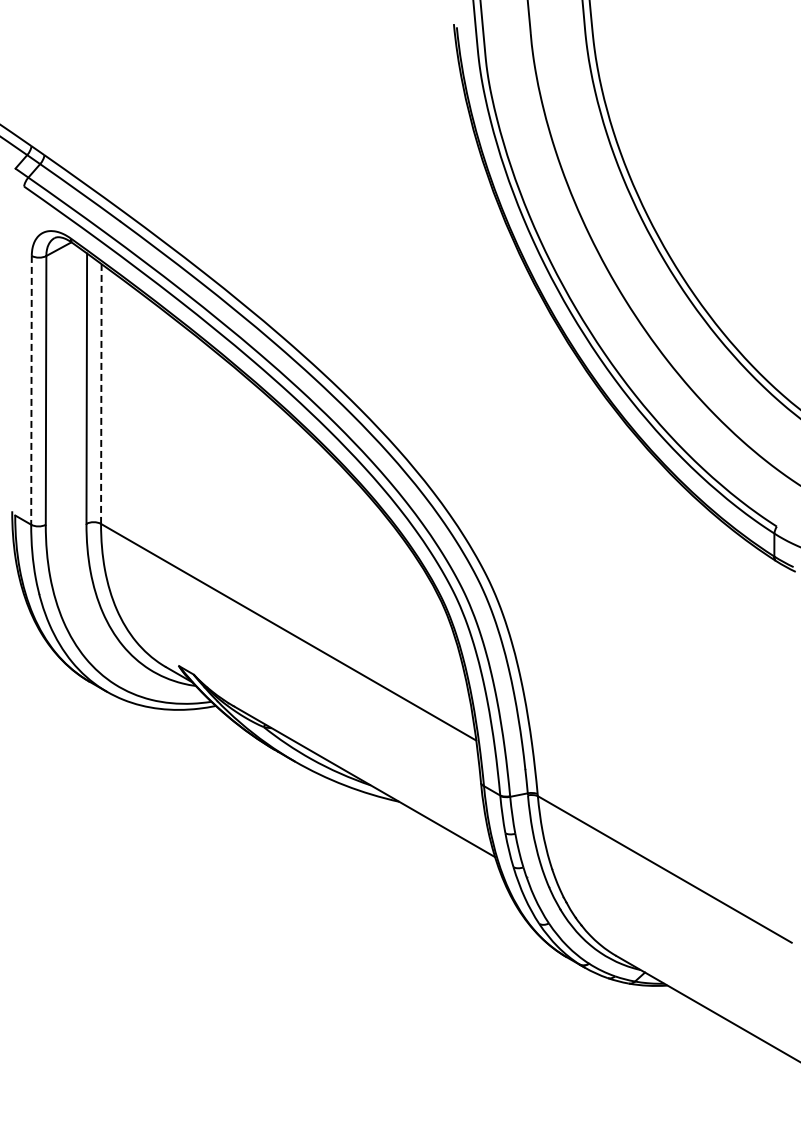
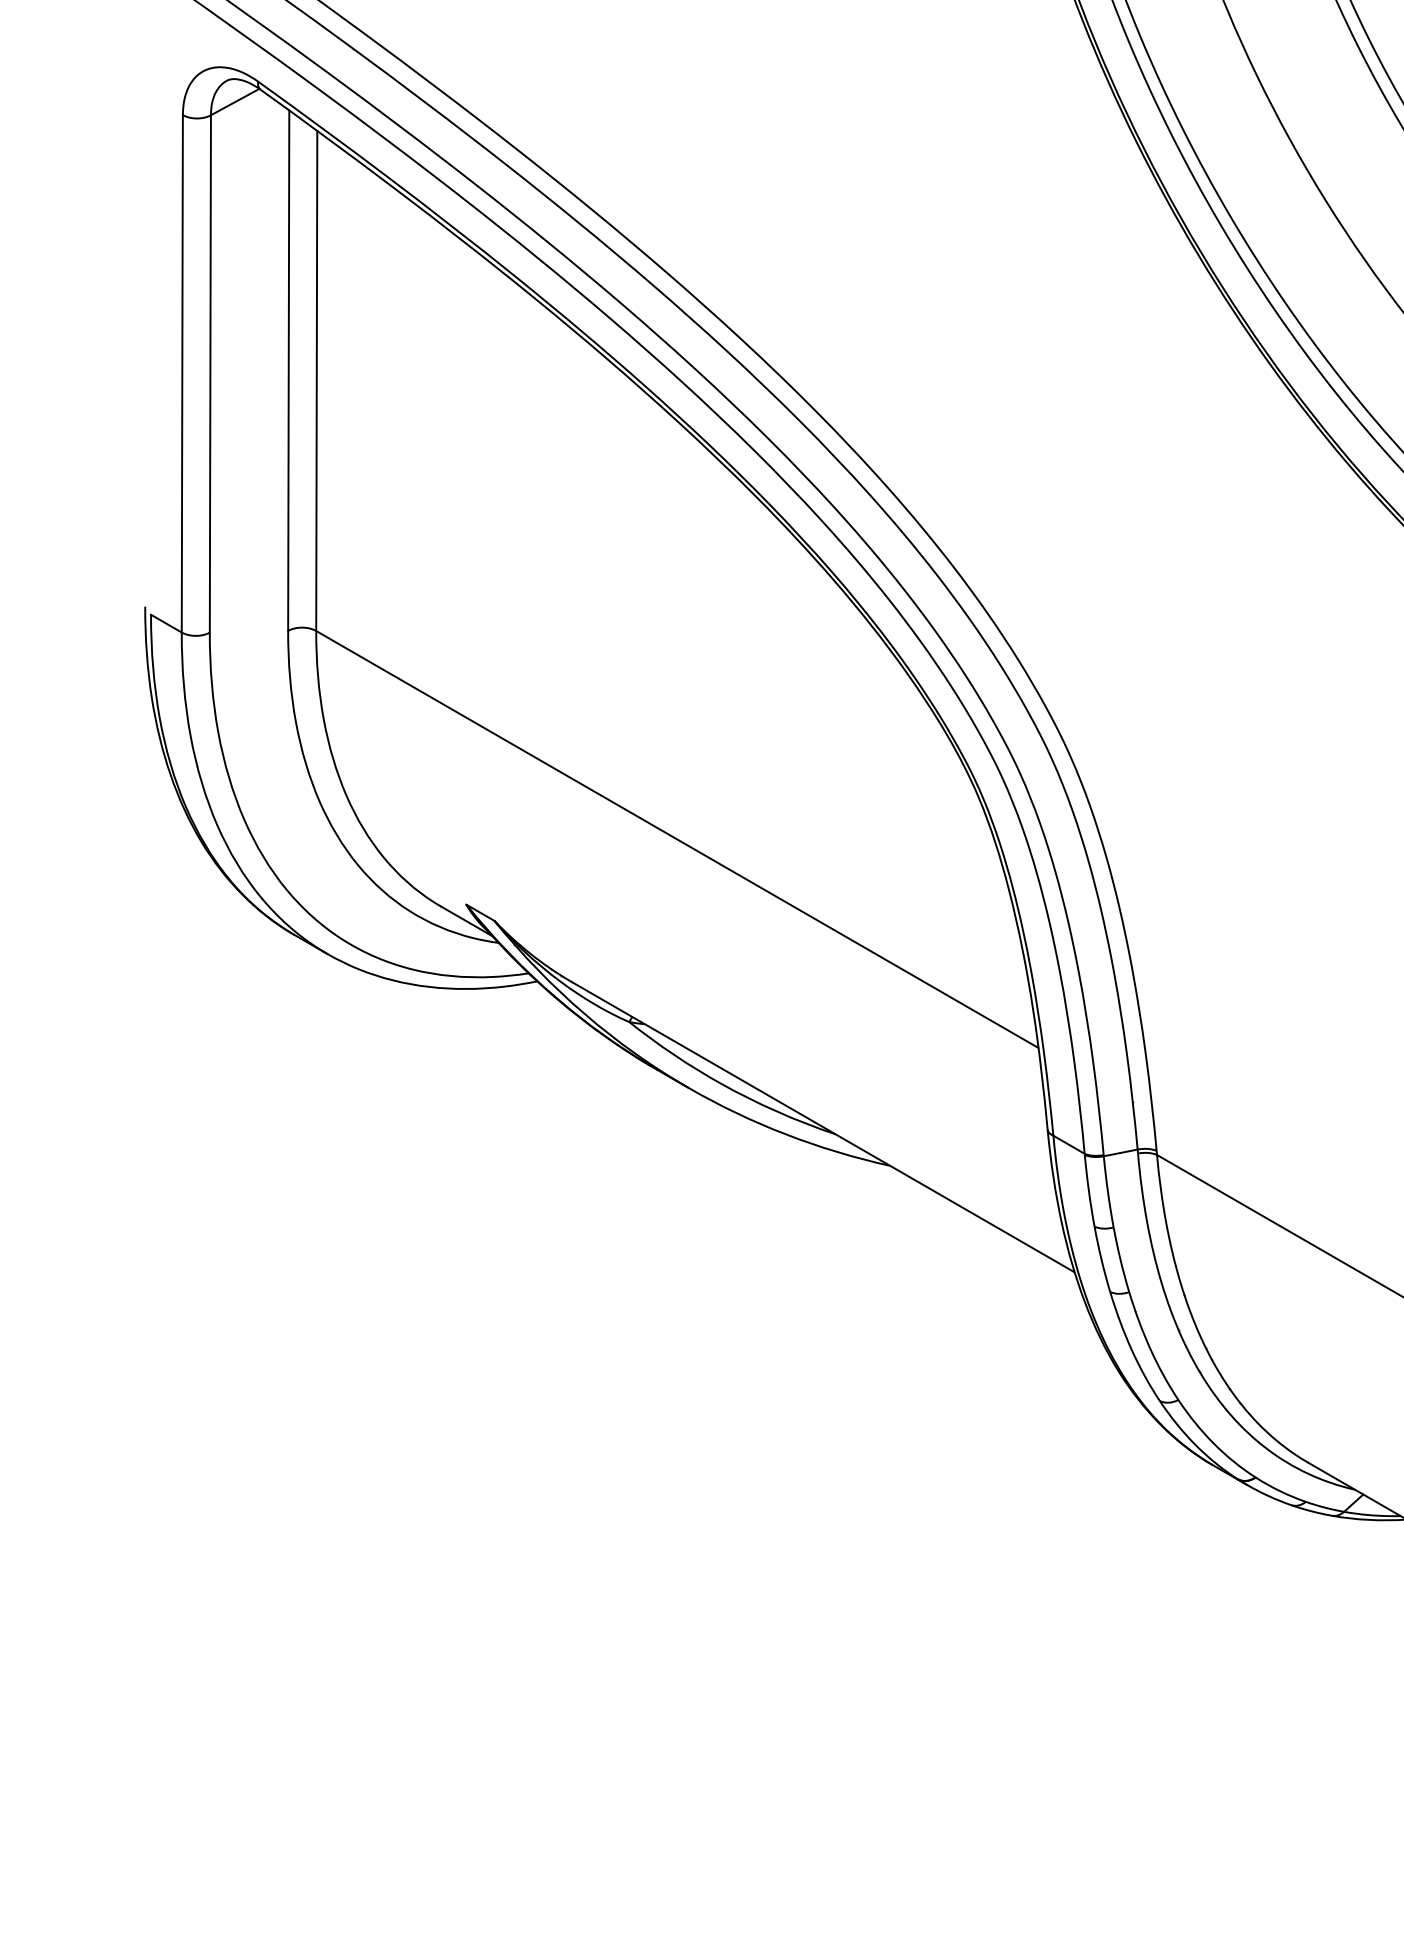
line: (31, 390) -> (182, 374), dashed -> solid
line: (101, 394) -> (317, 381), dashed -> solid

